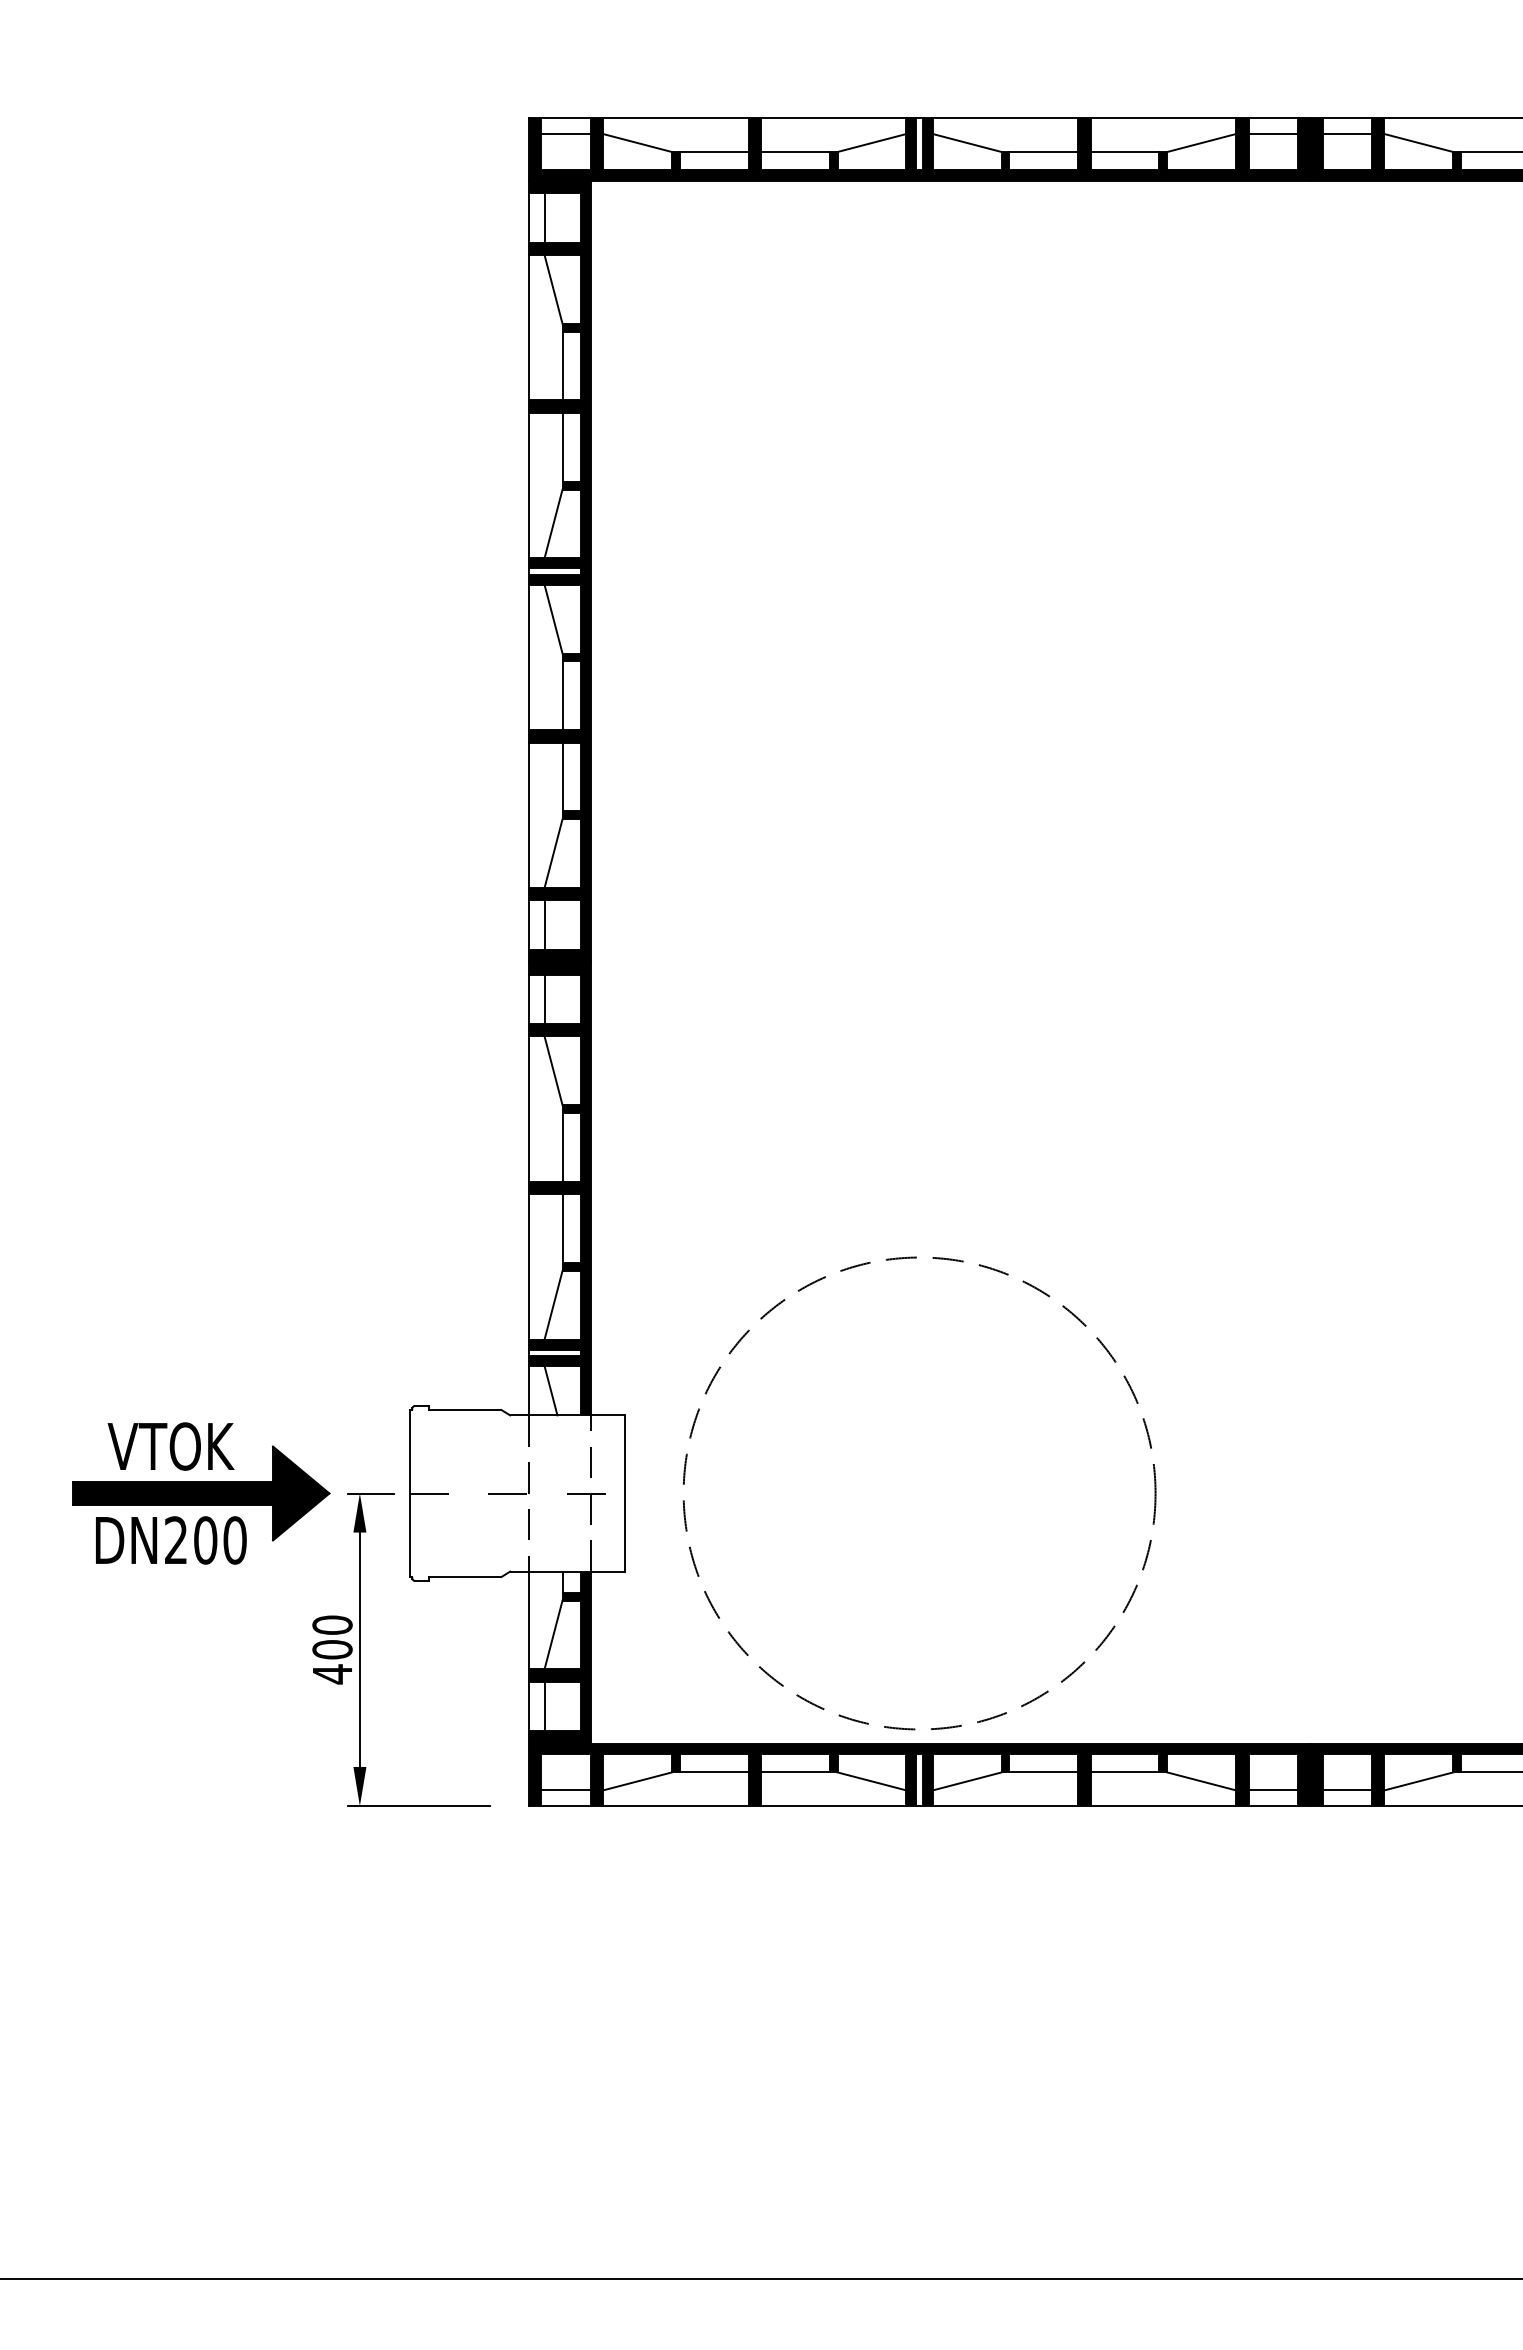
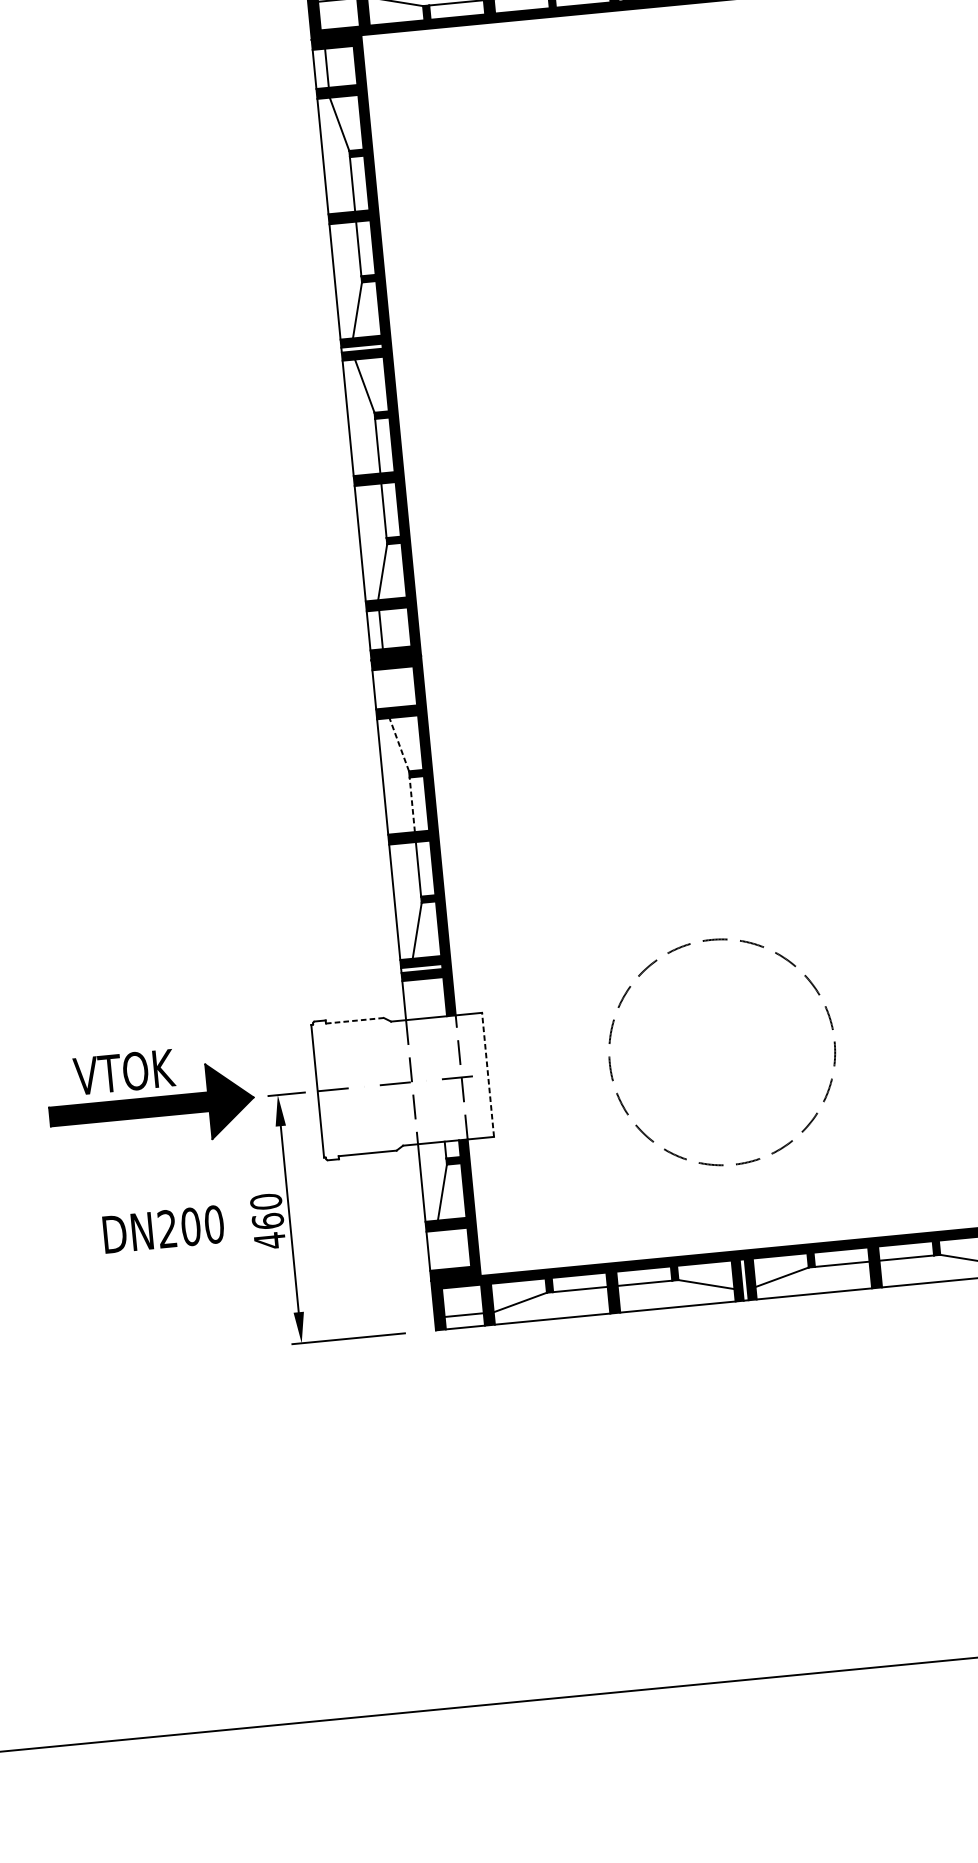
line: (544, 998) -> (386, 687), removed
line: (553, 1070) -> (399, 744), solid -> dashed
line: (562, 1146) -> (412, 804), solid -> dashed
line: (550, 1390) -> (421, 998), removed
line: (465, 1409) -> (355, 1020), solid -> dashed
line: (624, 1493) -> (487, 1074), solid -> dashed
circle: (919, 1493) -> (722, 1052), size x0.6
text: (171, 1540) -> (163, 1229), moved
text: (332, 1649) -> (268, 1221), 400 -> 460
line: (544, 1706) -> (440, 1250), removed

